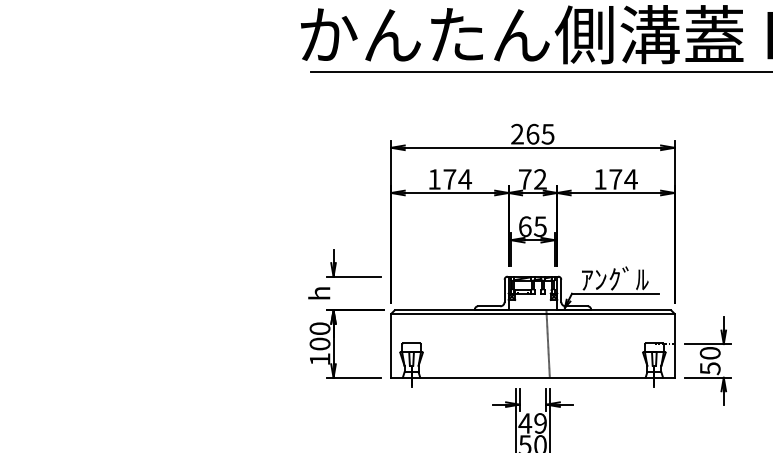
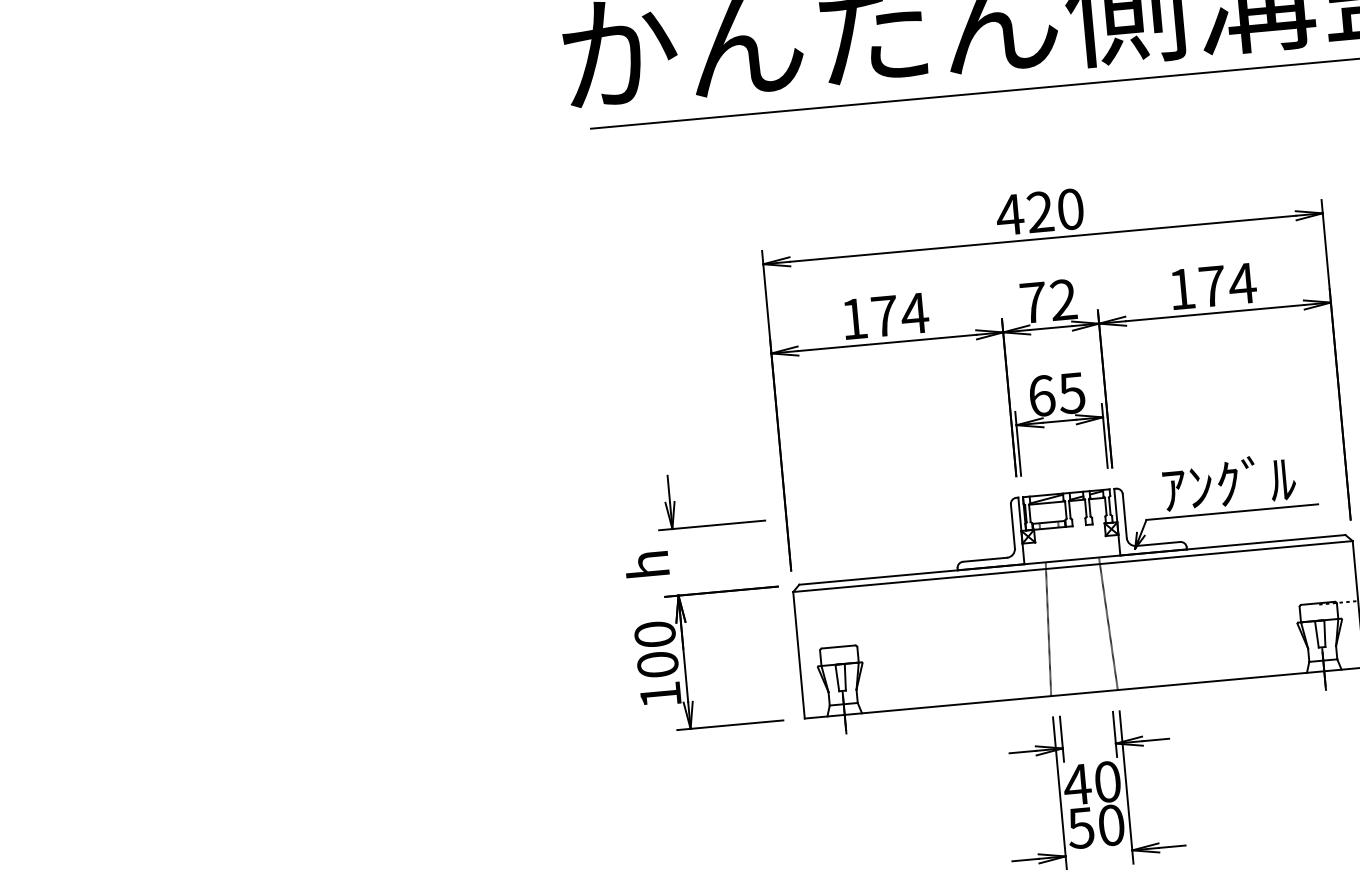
text: (532, 133) -> (1039, 210), 265 -> 420
line: (517, 343) -> (1047, 628), added
text: (540, 423) -> (1107, 781), 49 -> 40

